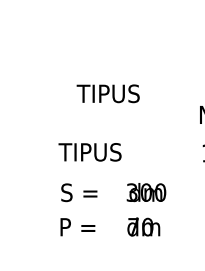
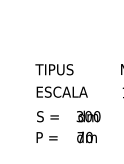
text: (108, 93) -> (54, 69), moved
text: (101, 151) -> (61, 91), TIPUS -> ESCALA

